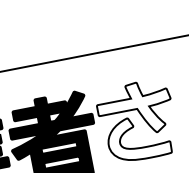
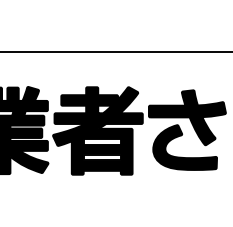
fill: (134, 109) -> (186, 117), added
fill: (138, 138) -> (185, 147), added

